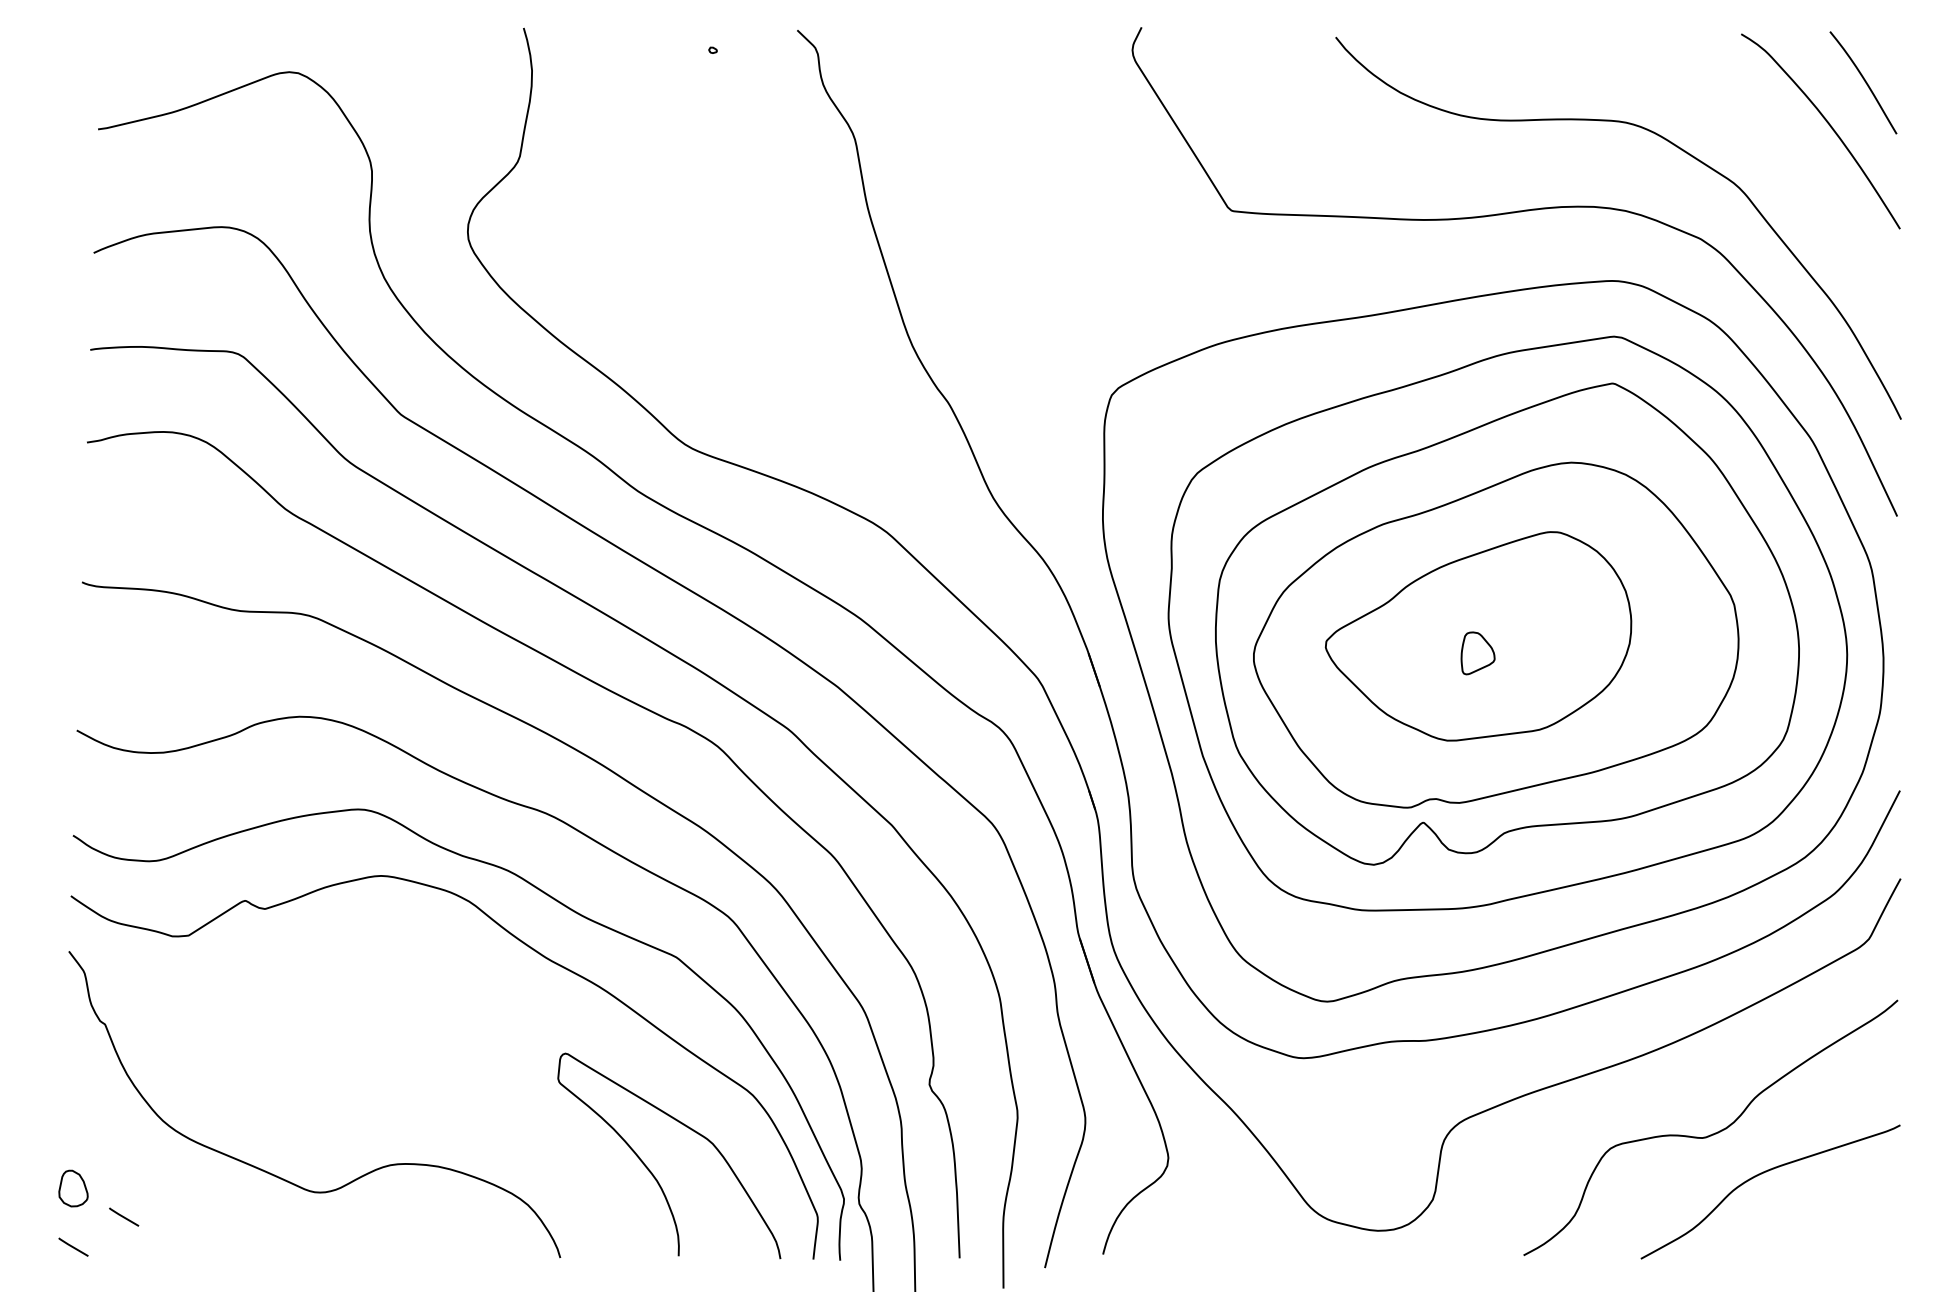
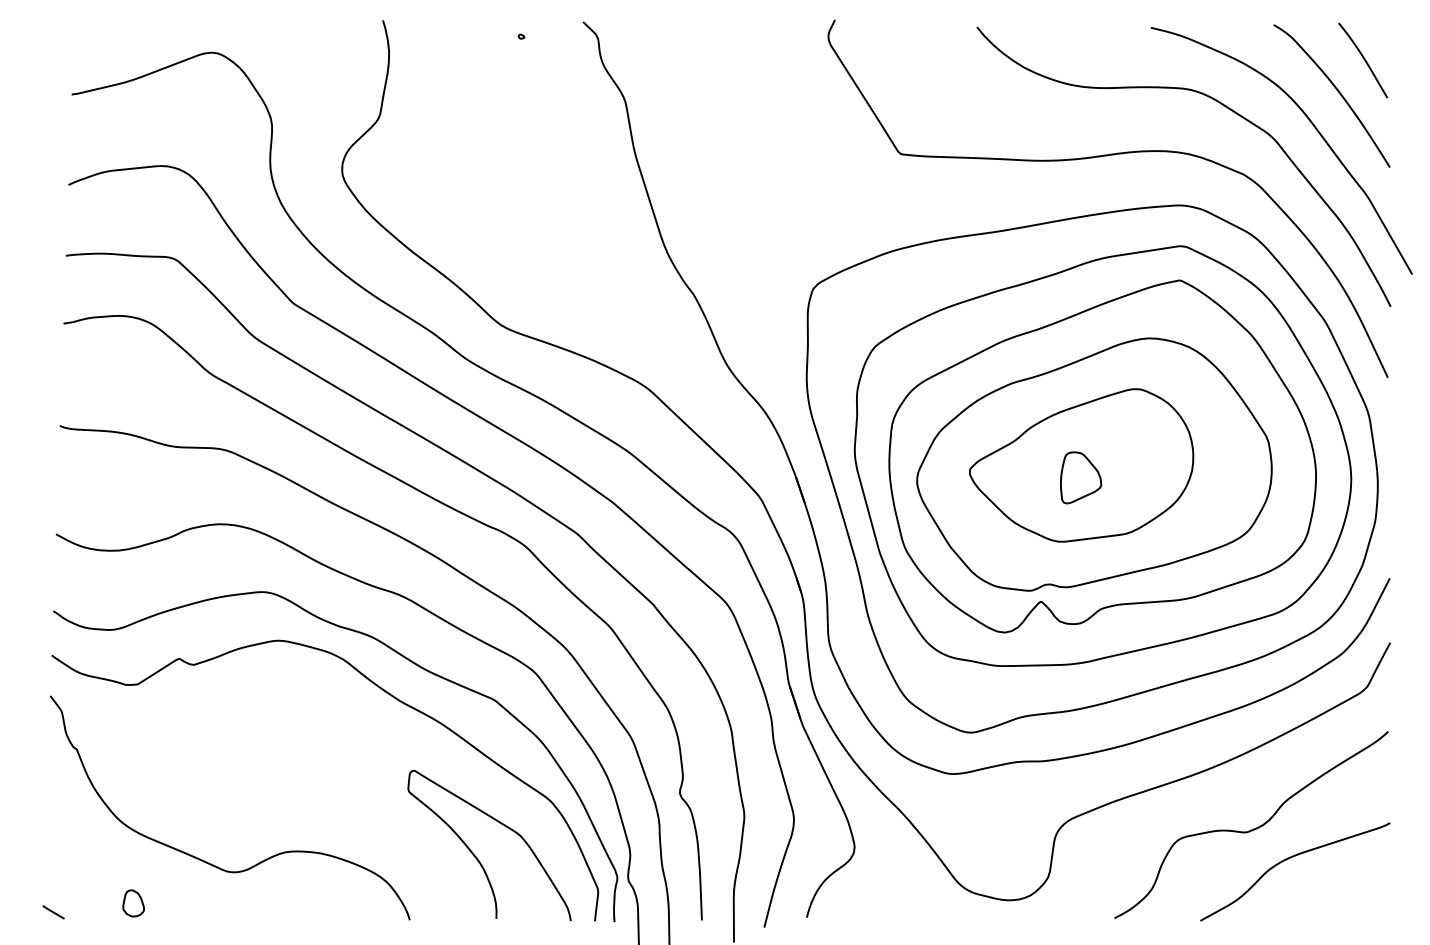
curve: (1794, 171) -> (1312, 125), added
part: (1478, 652) -> (1081, 477), size x1.67
part: (73, 1188) -> (133, 903), moved
line: (123, 1217) -> (90, 890), removed

